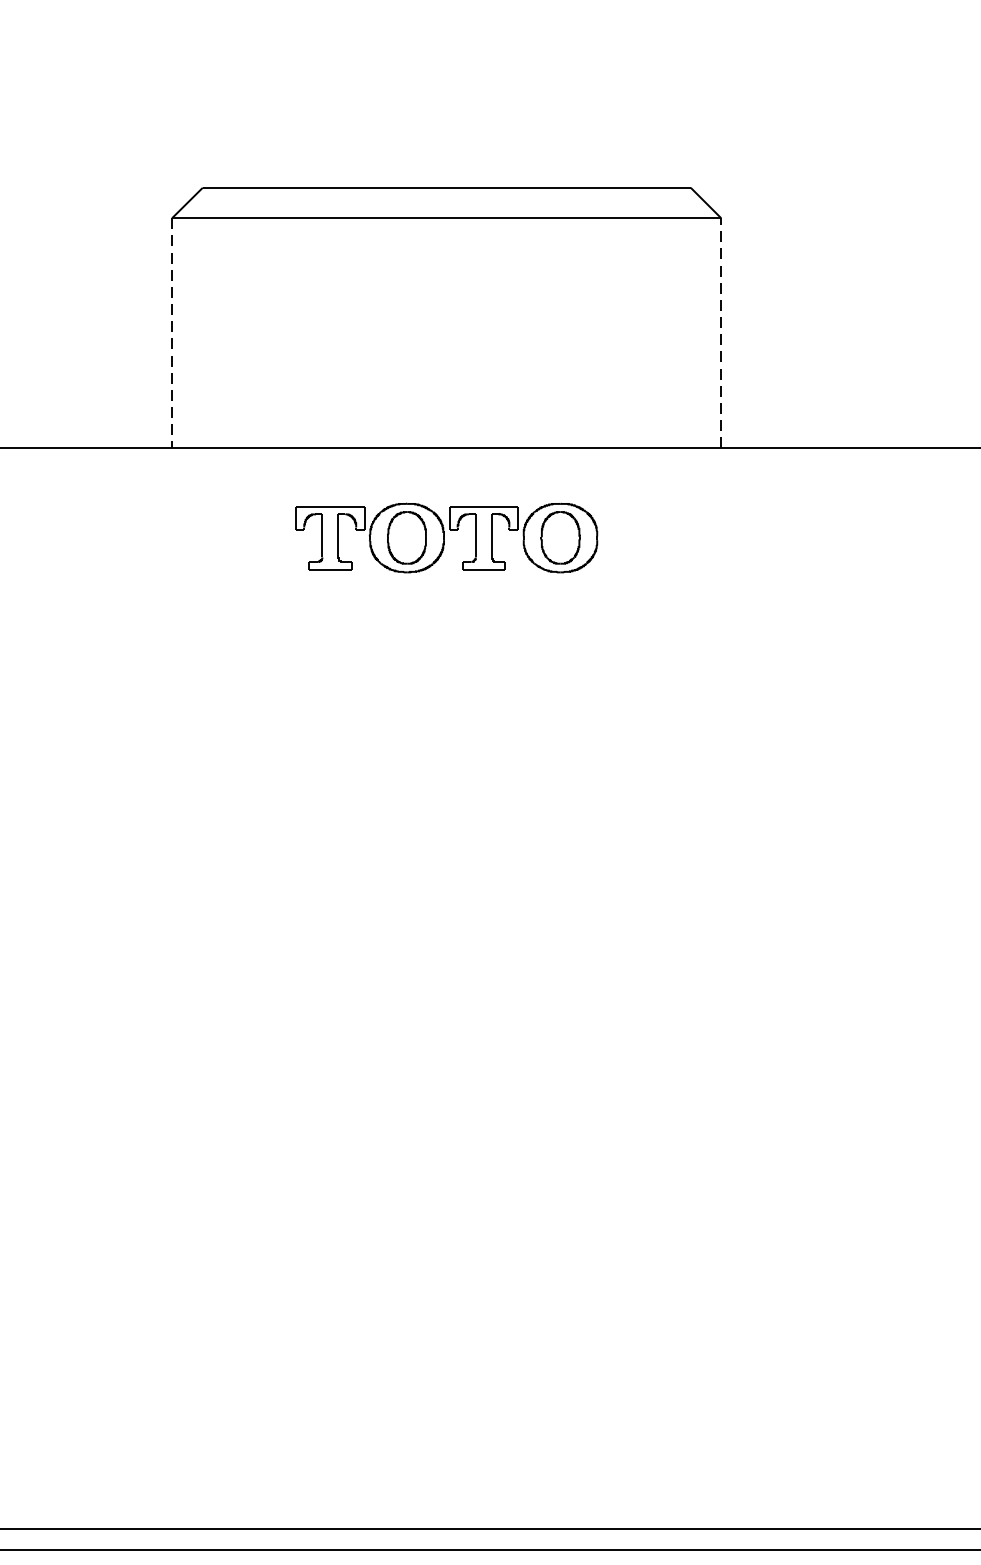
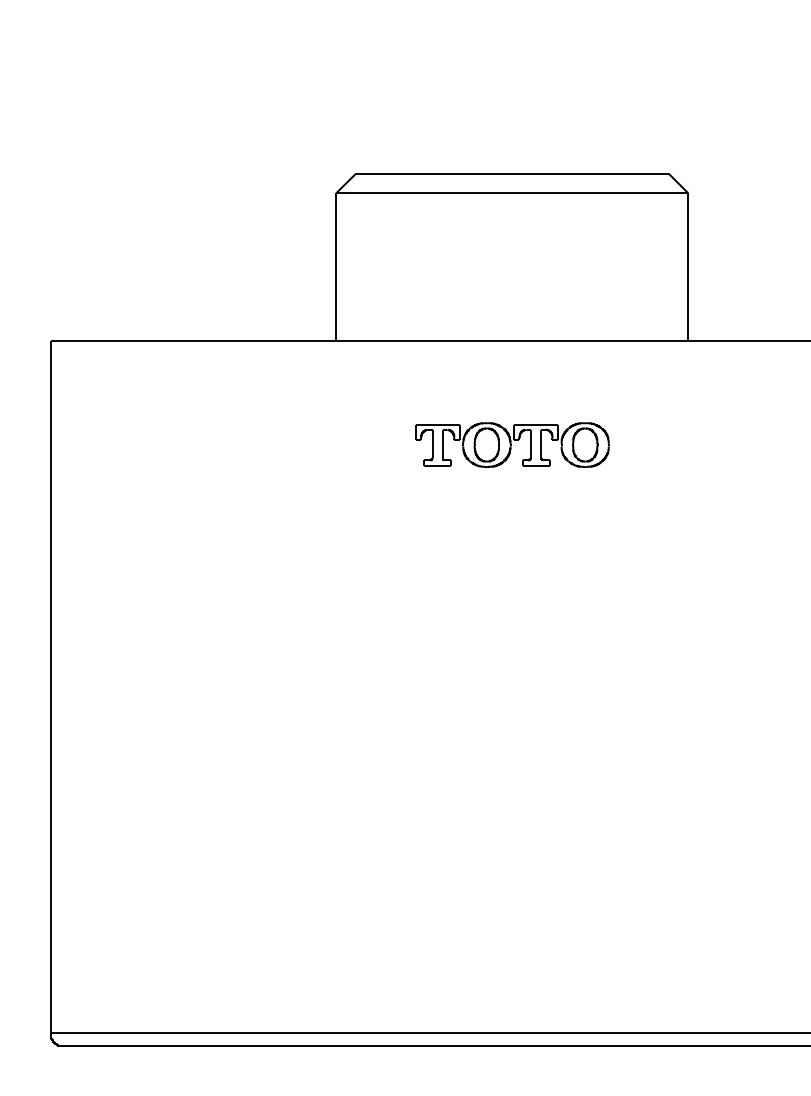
line: (172, 332) -> (336, 266), dashed -> solid
line: (721, 332) -> (688, 266), dashed -> solid
part: (447, 537) -> (512, 444), moved

